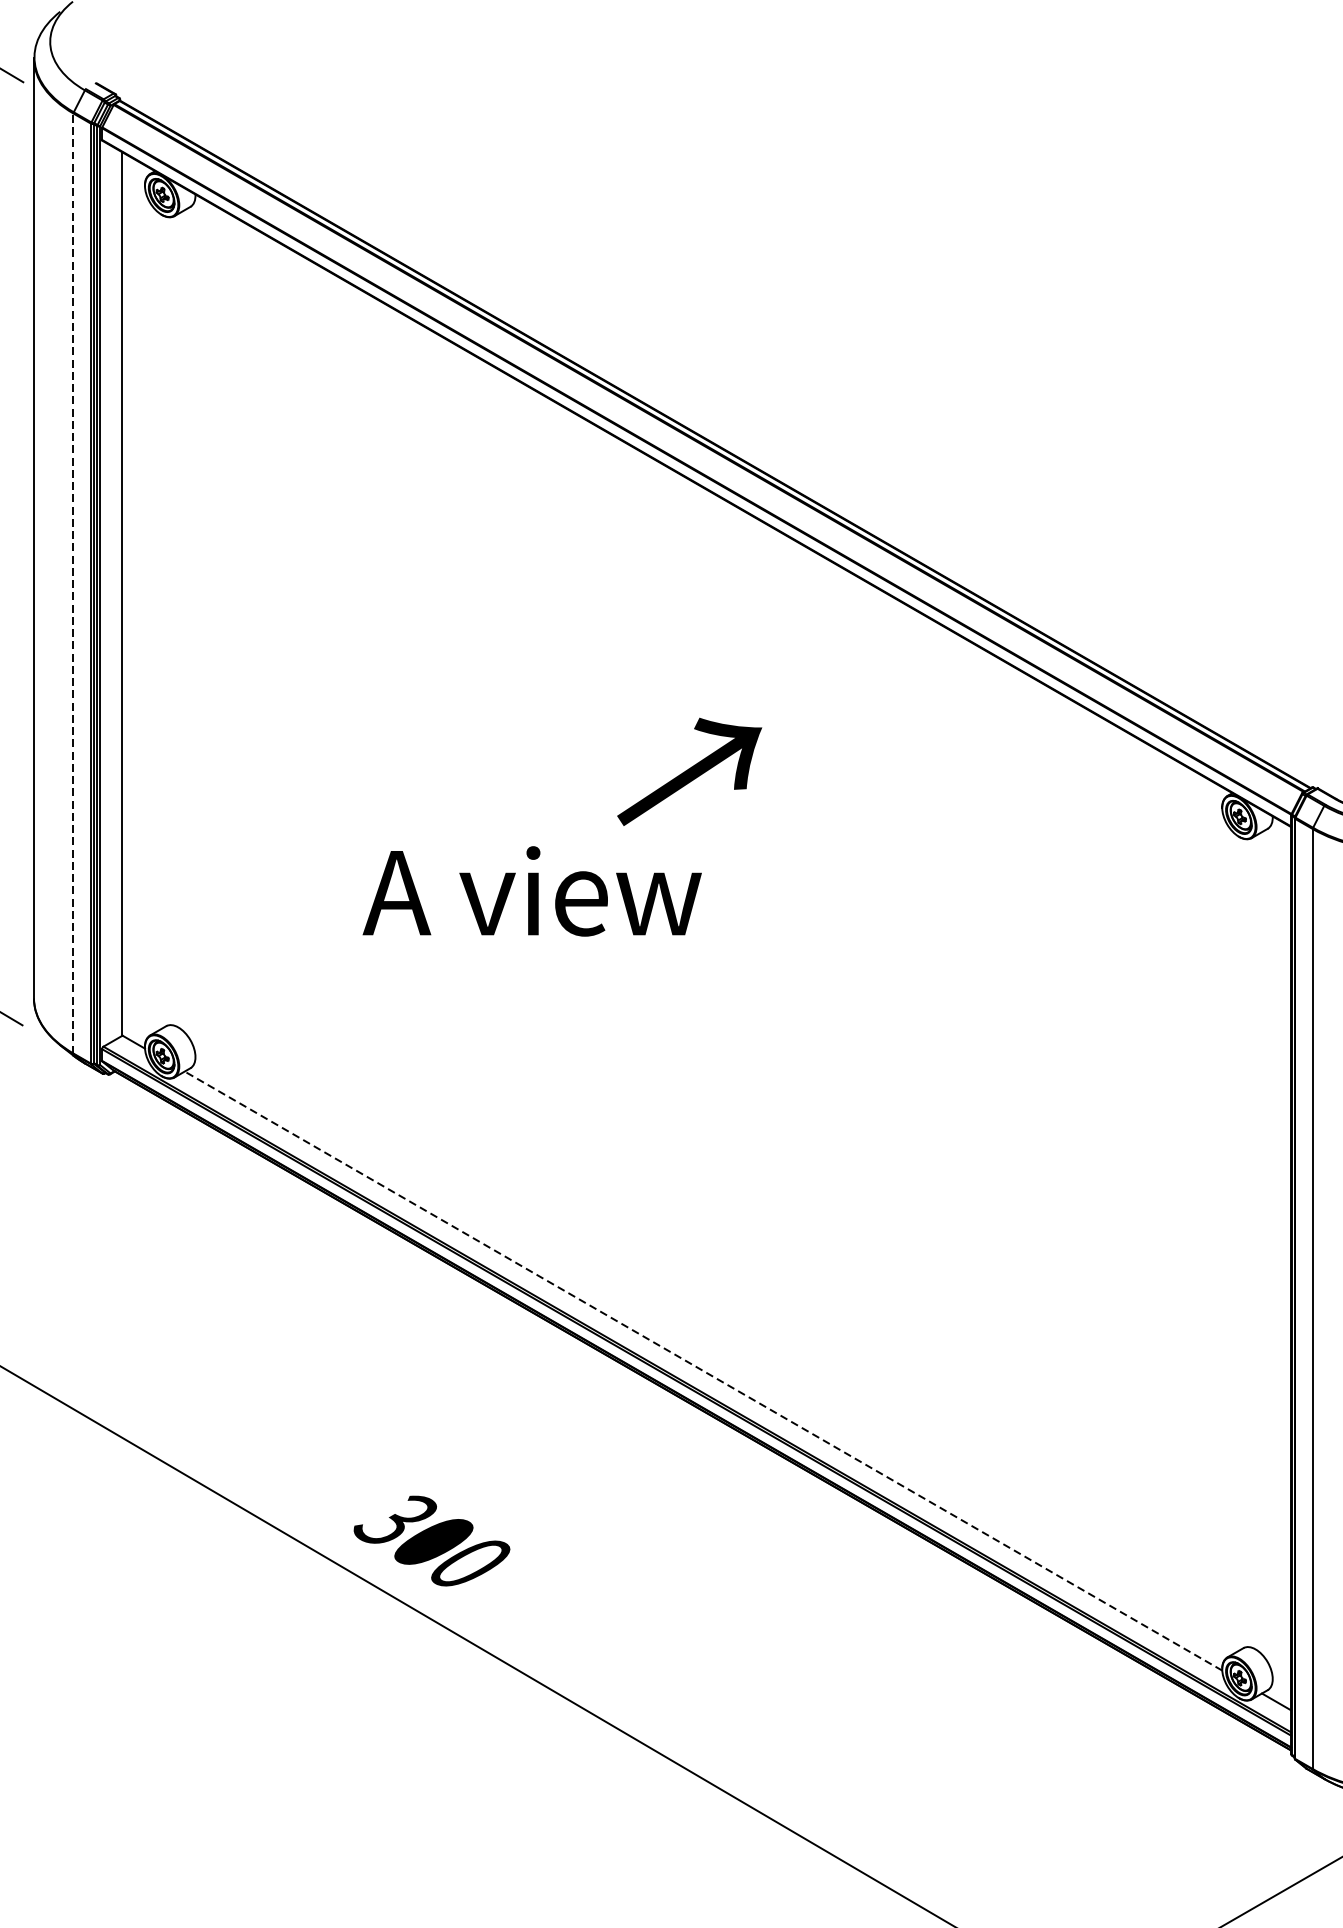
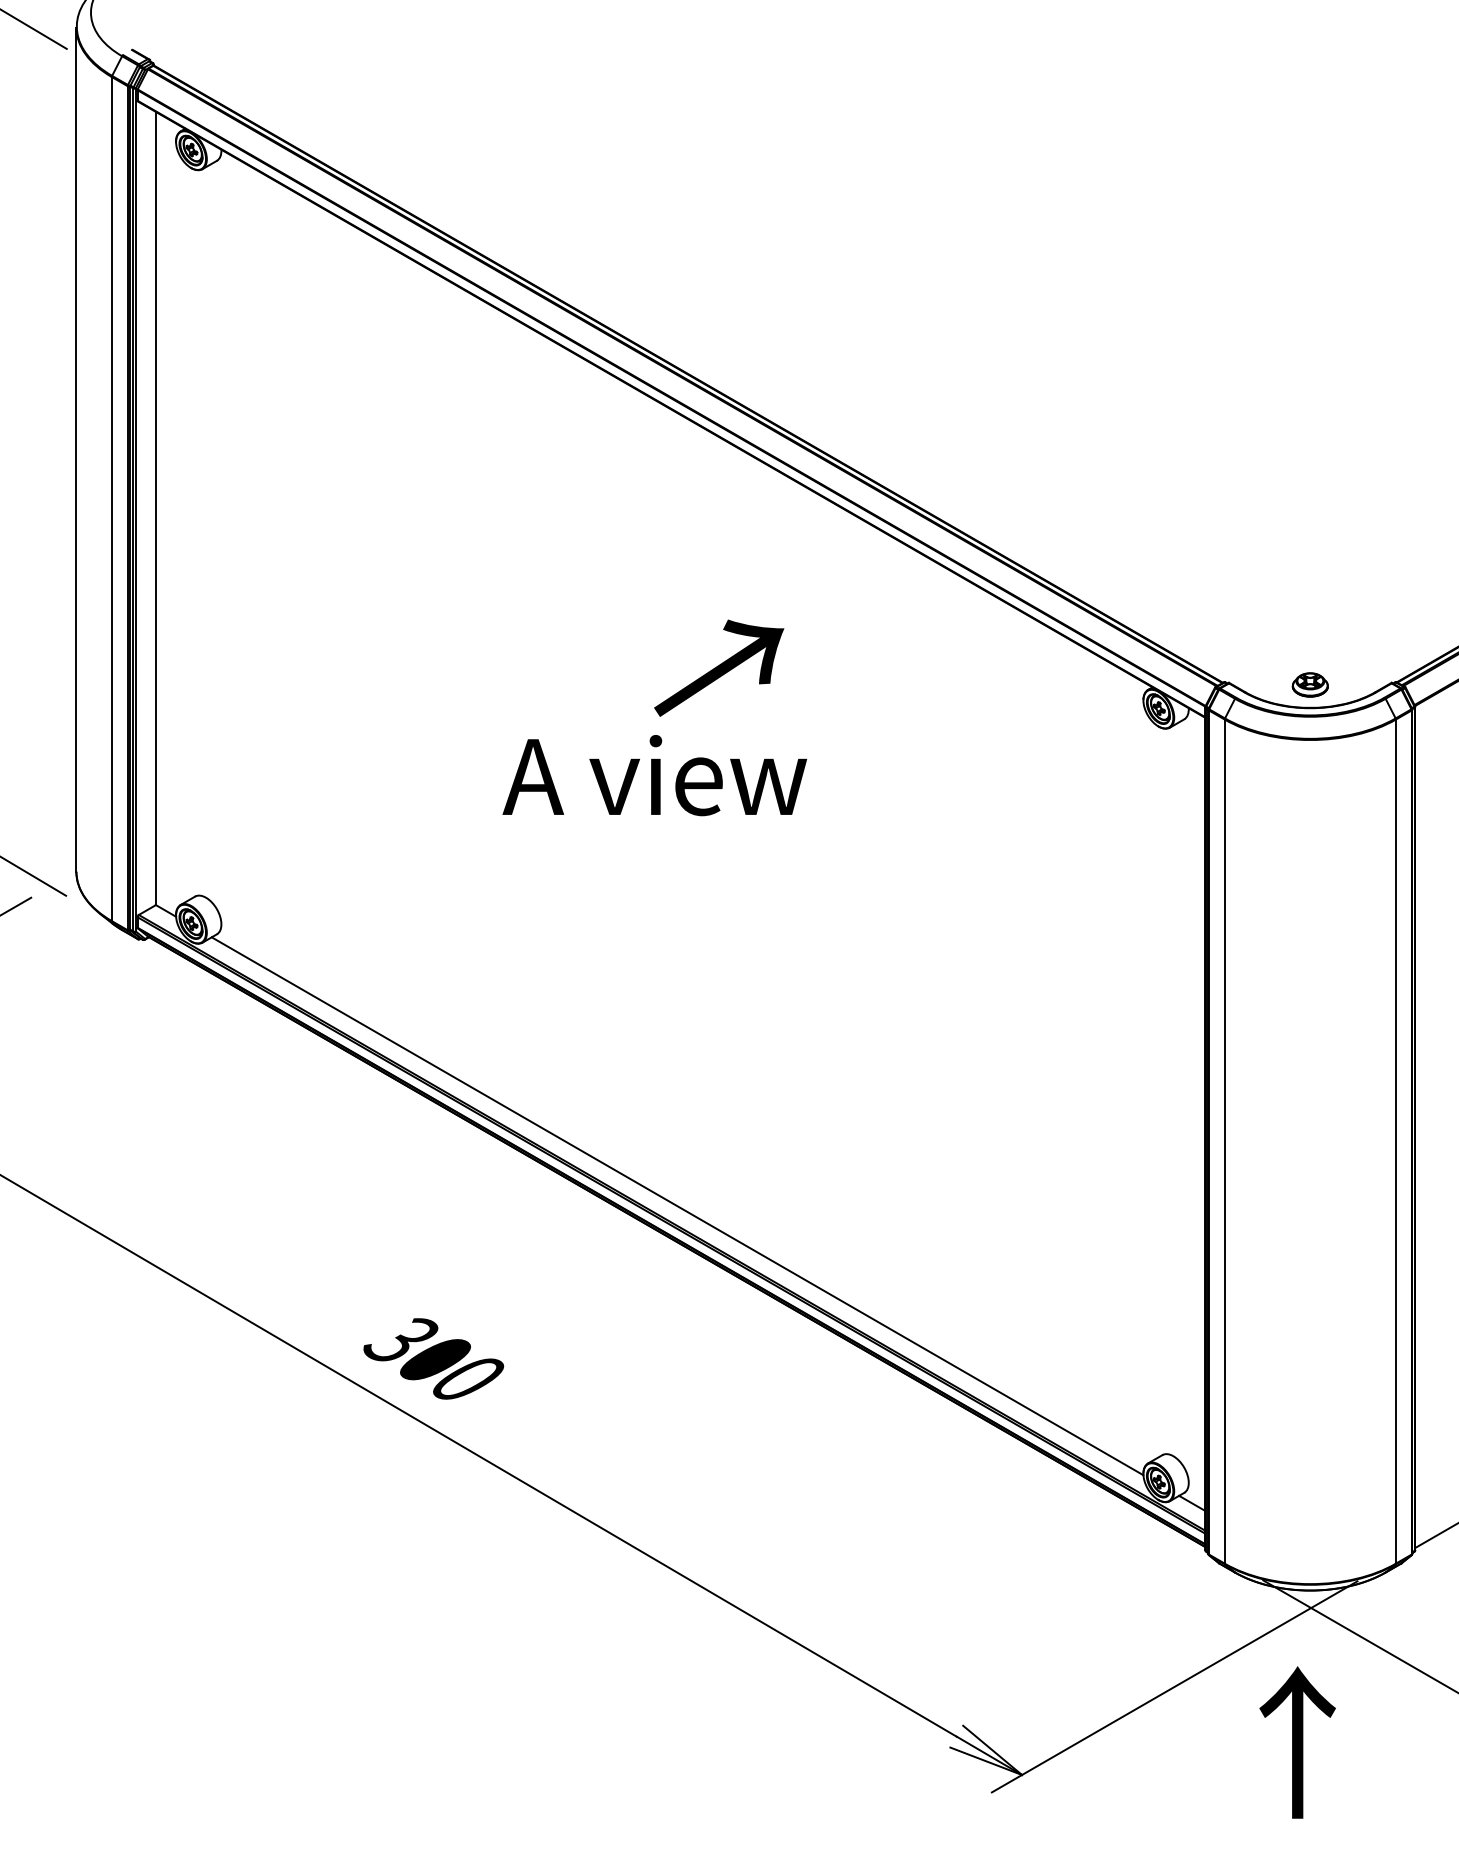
line: (73, 582) -> (111, 498), dashed -> solid
text: (690, 771) -> (719, 667), moved
text: (531, 891) -> (654, 775), moved
line: (703, 1371) -> (677, 1206), dashed -> solid

